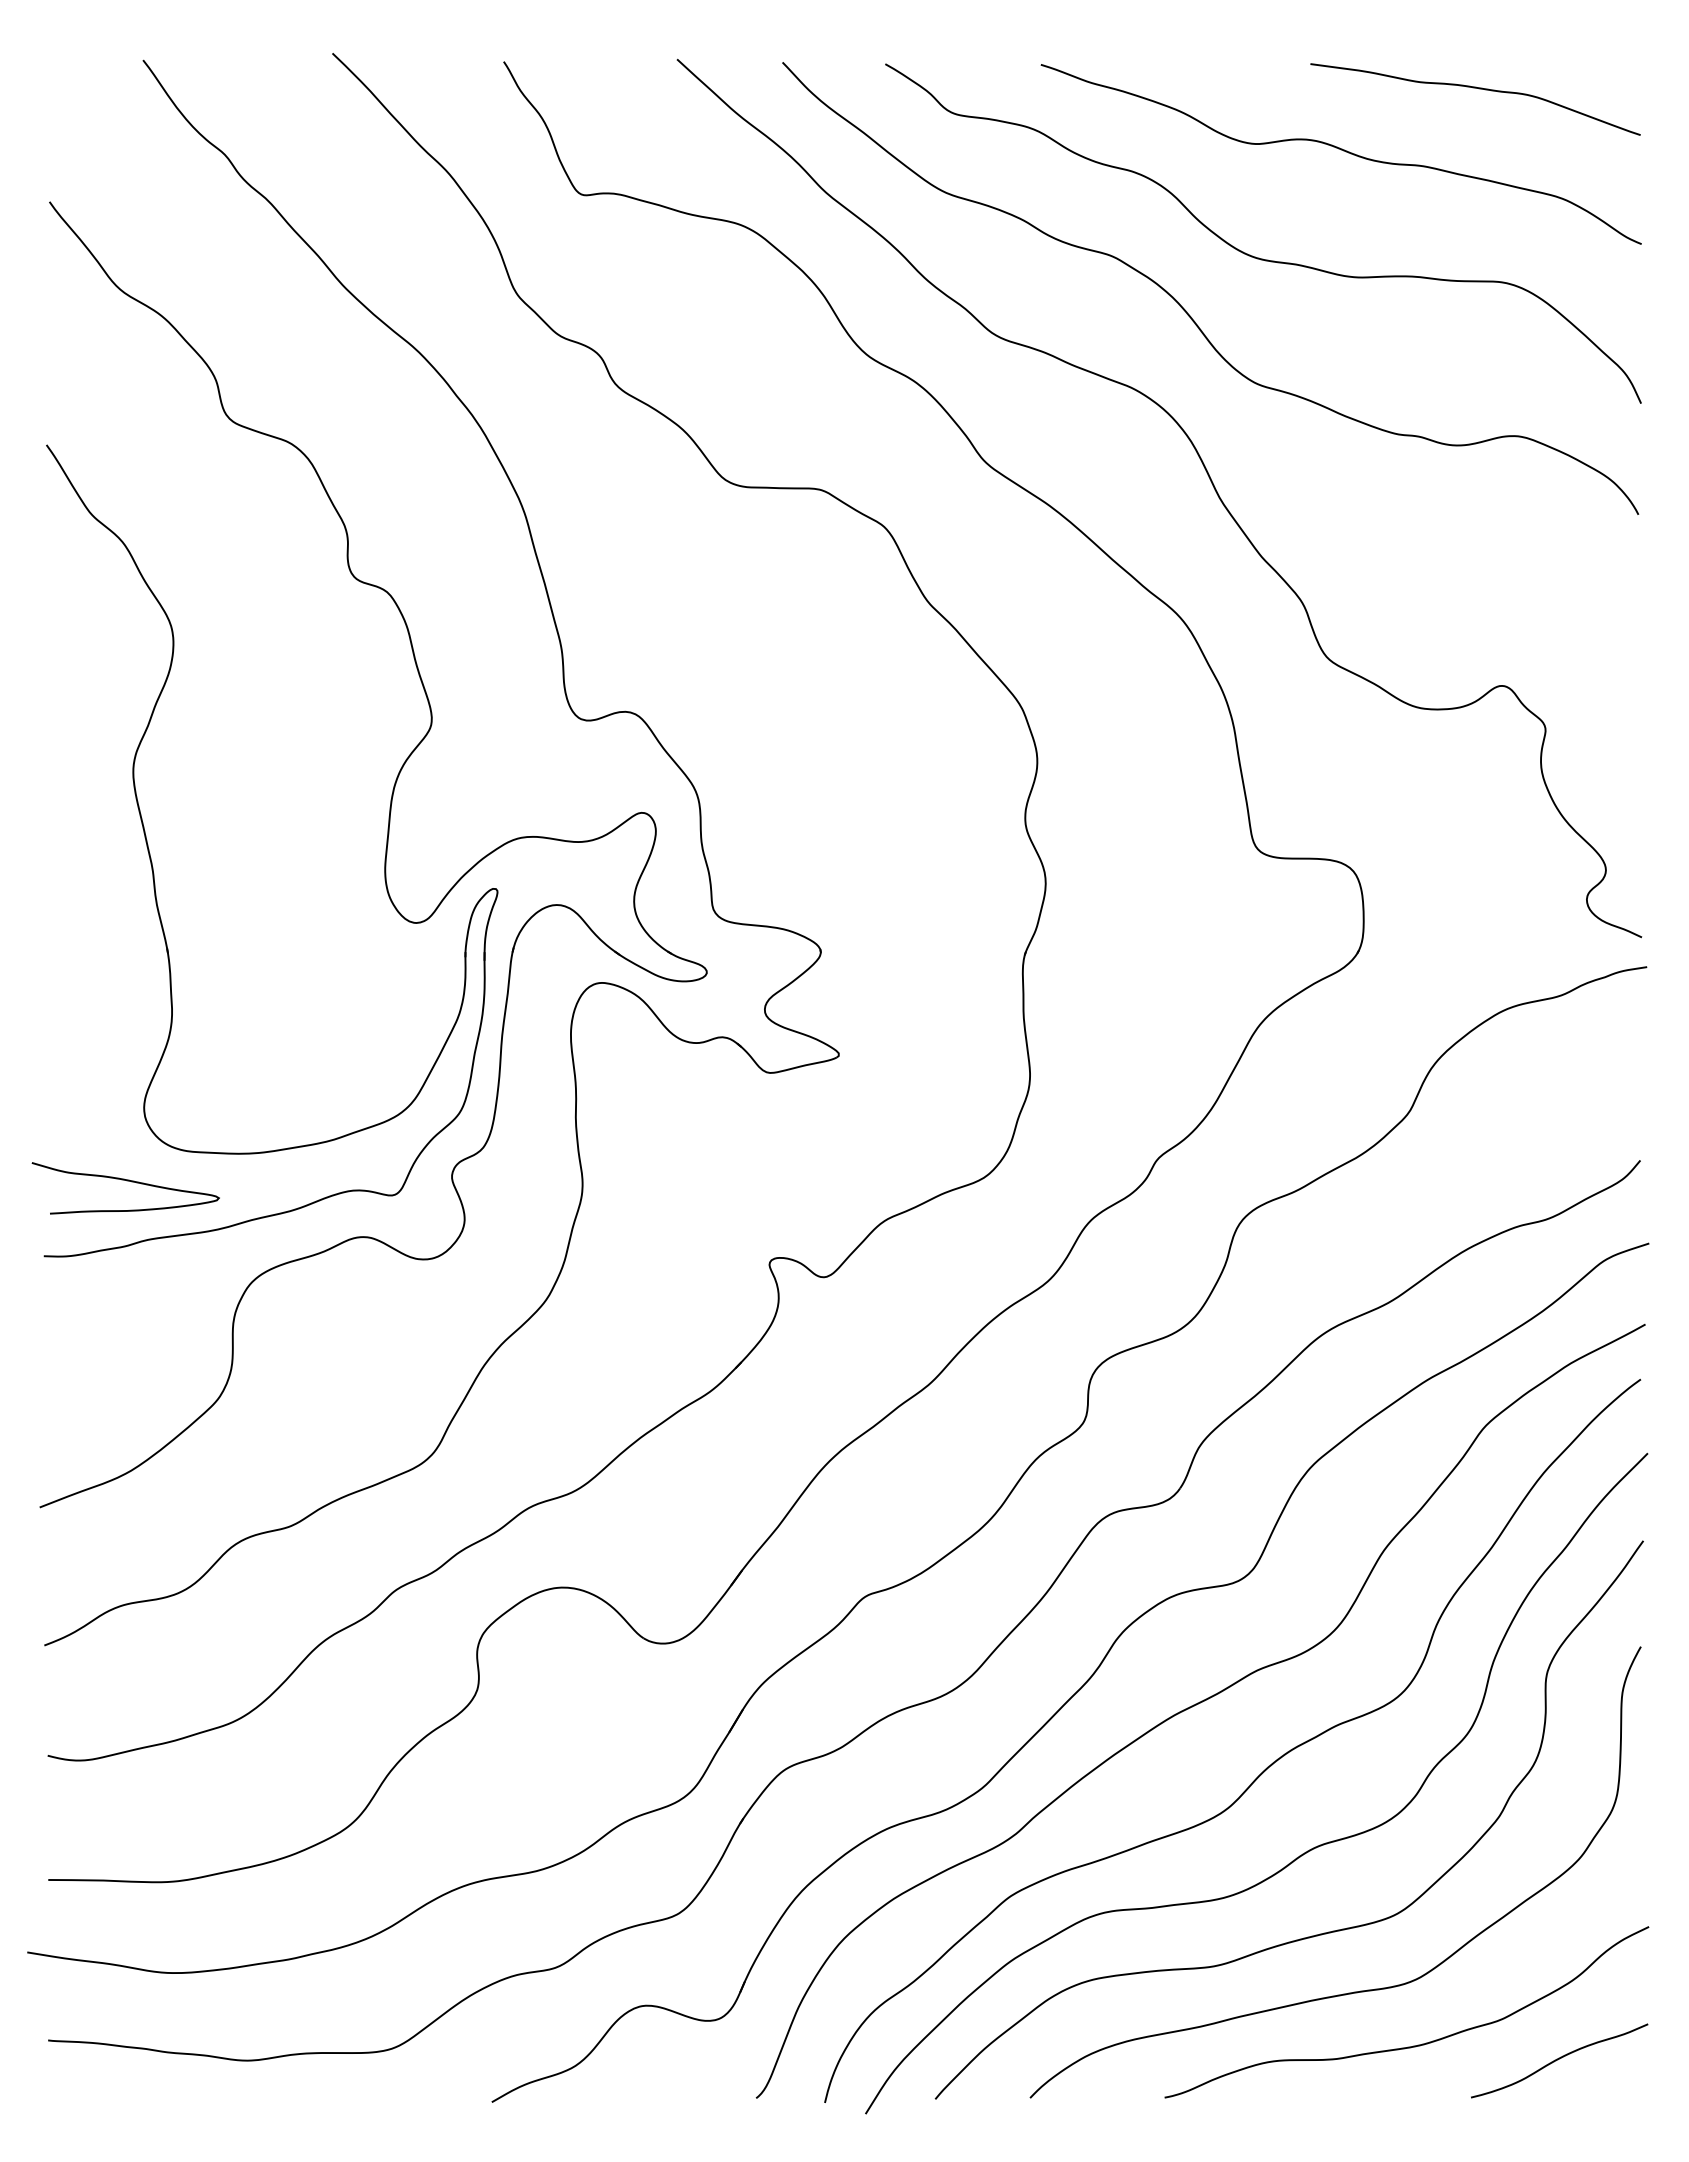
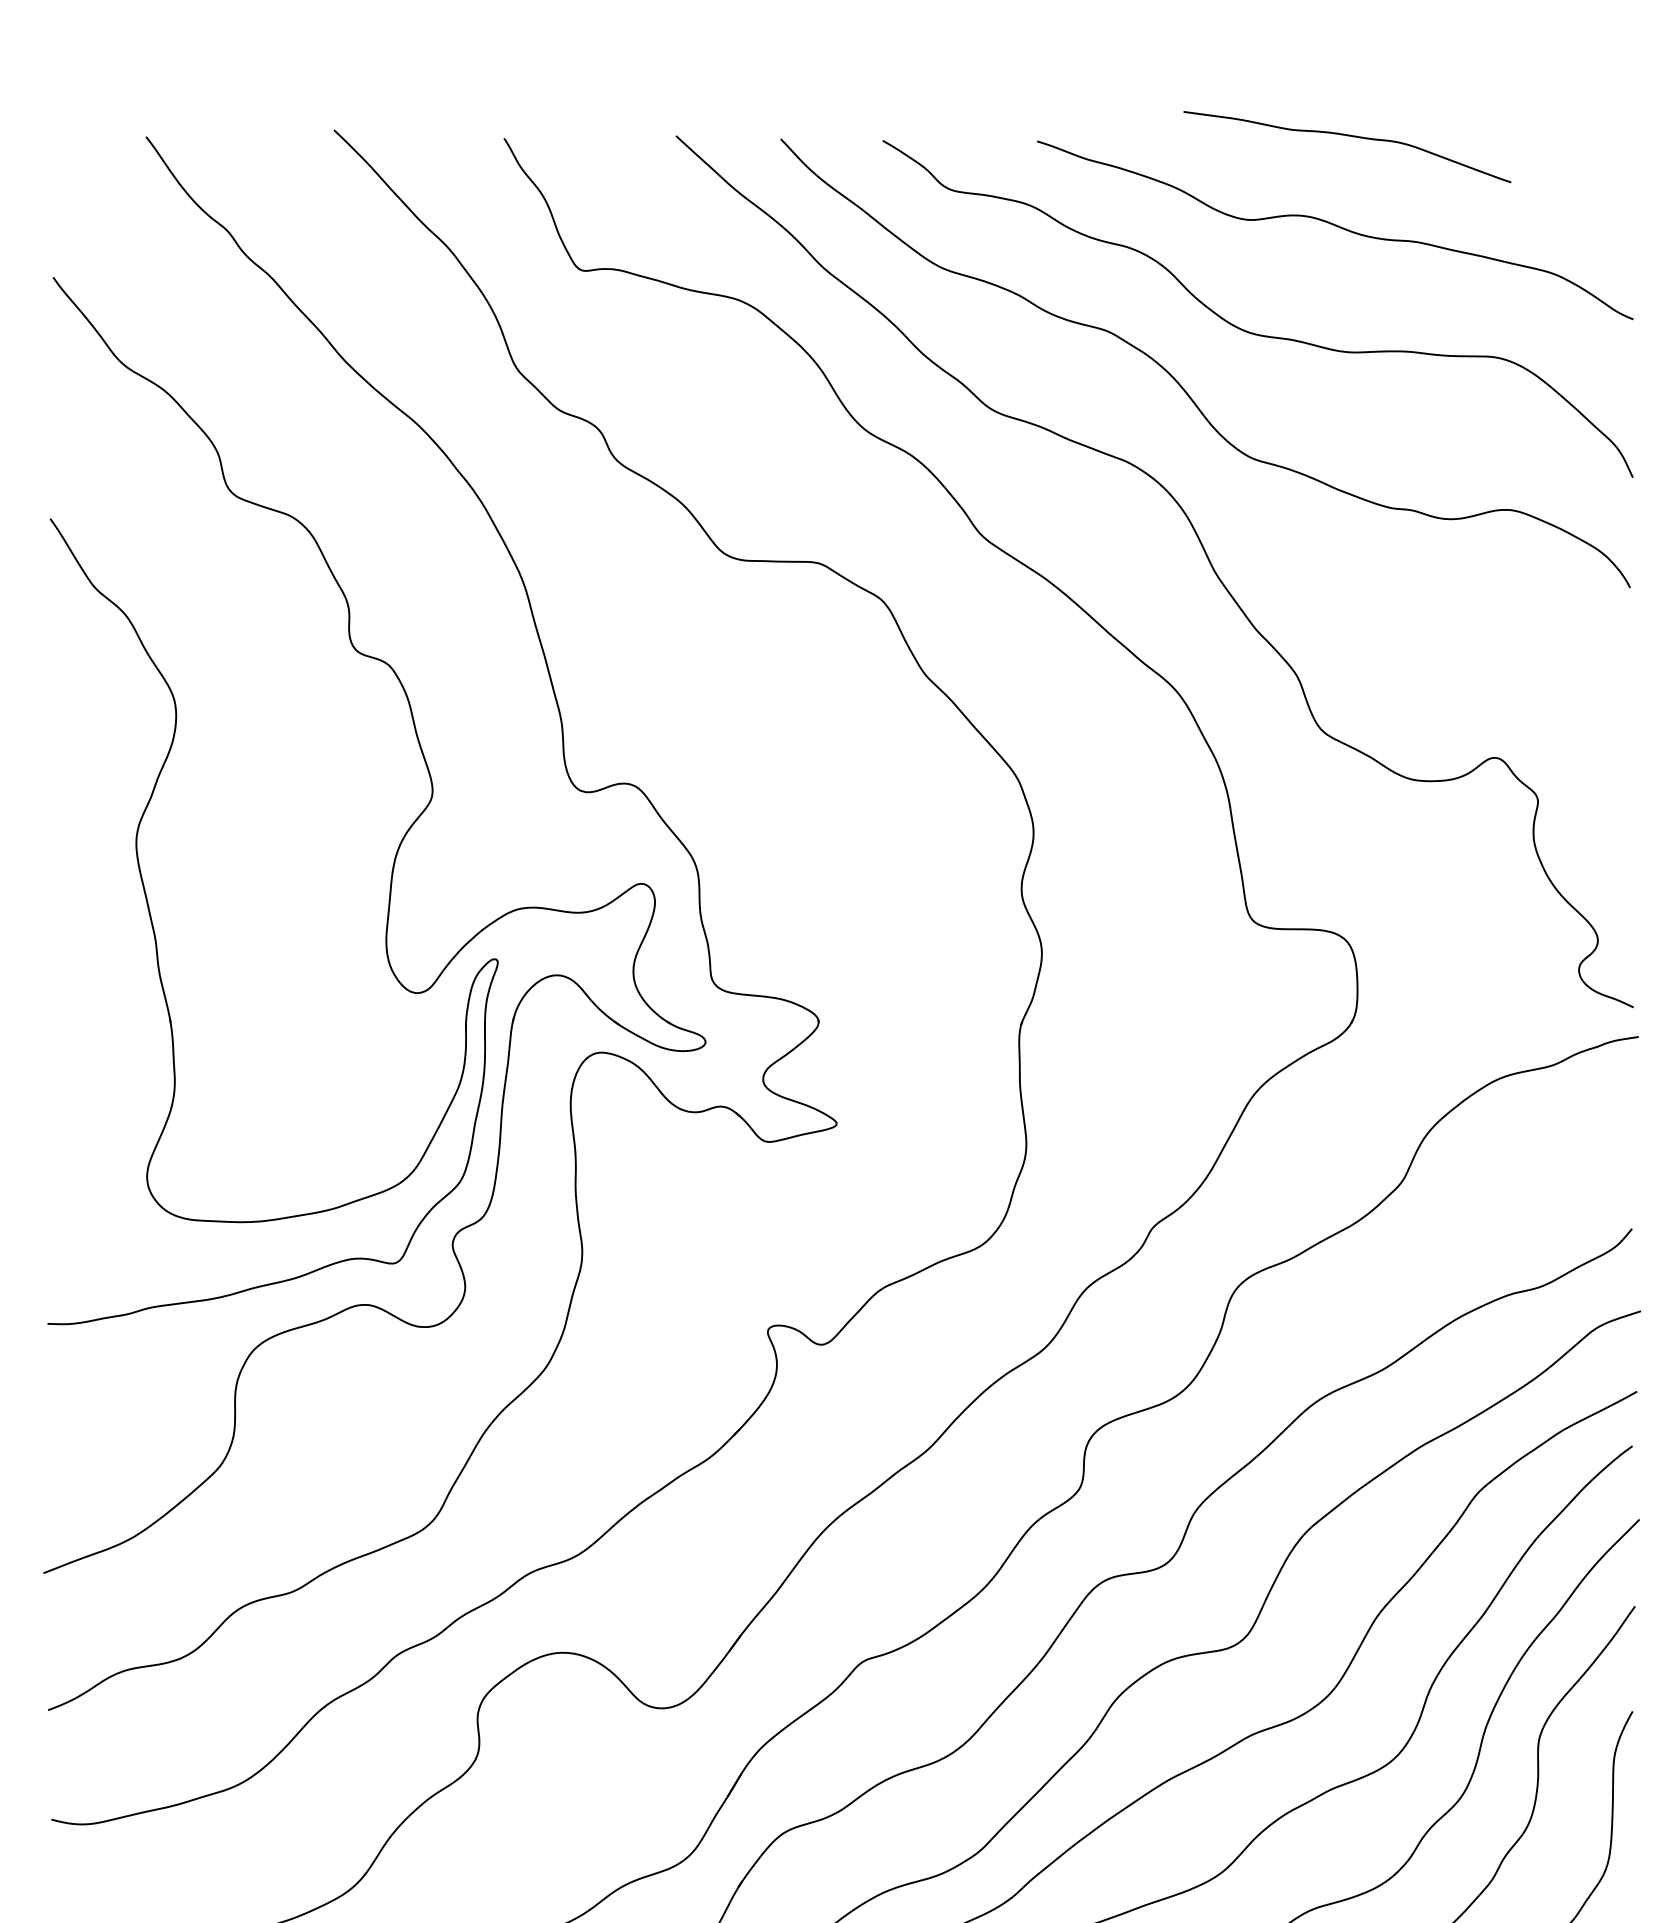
curve: (1479, 89) -> (1351, 137), moved
curve: (126, 1181) -> (129, 1249), removed

